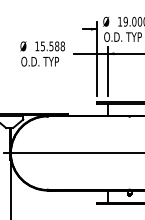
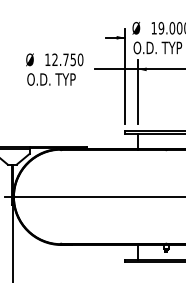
text: (52, 46) -> (67, 59), 15.588 -> 12.750

